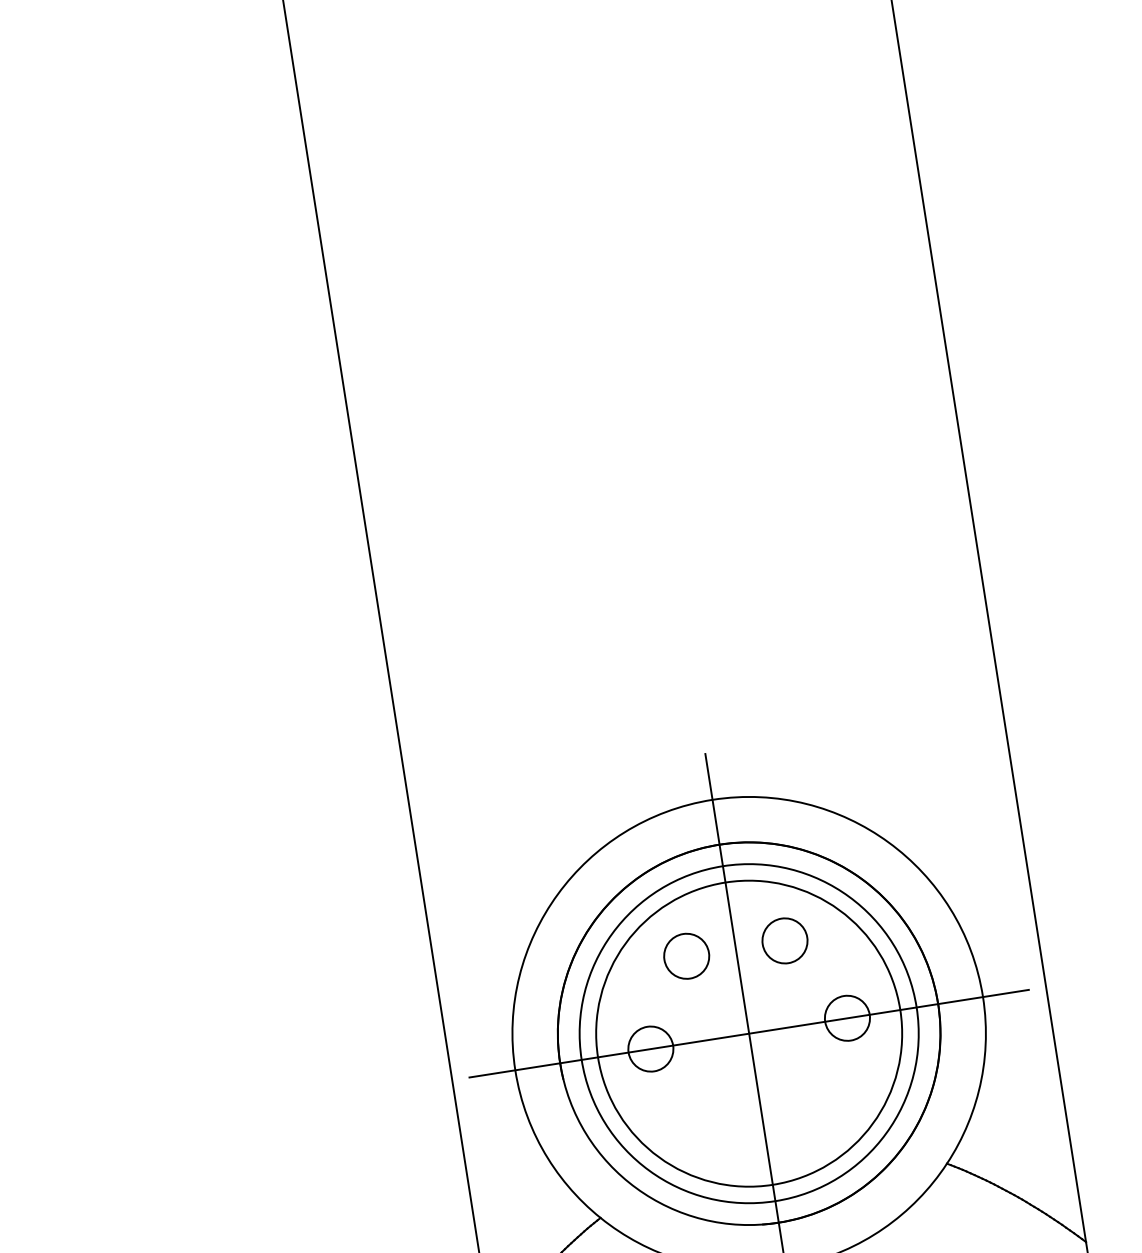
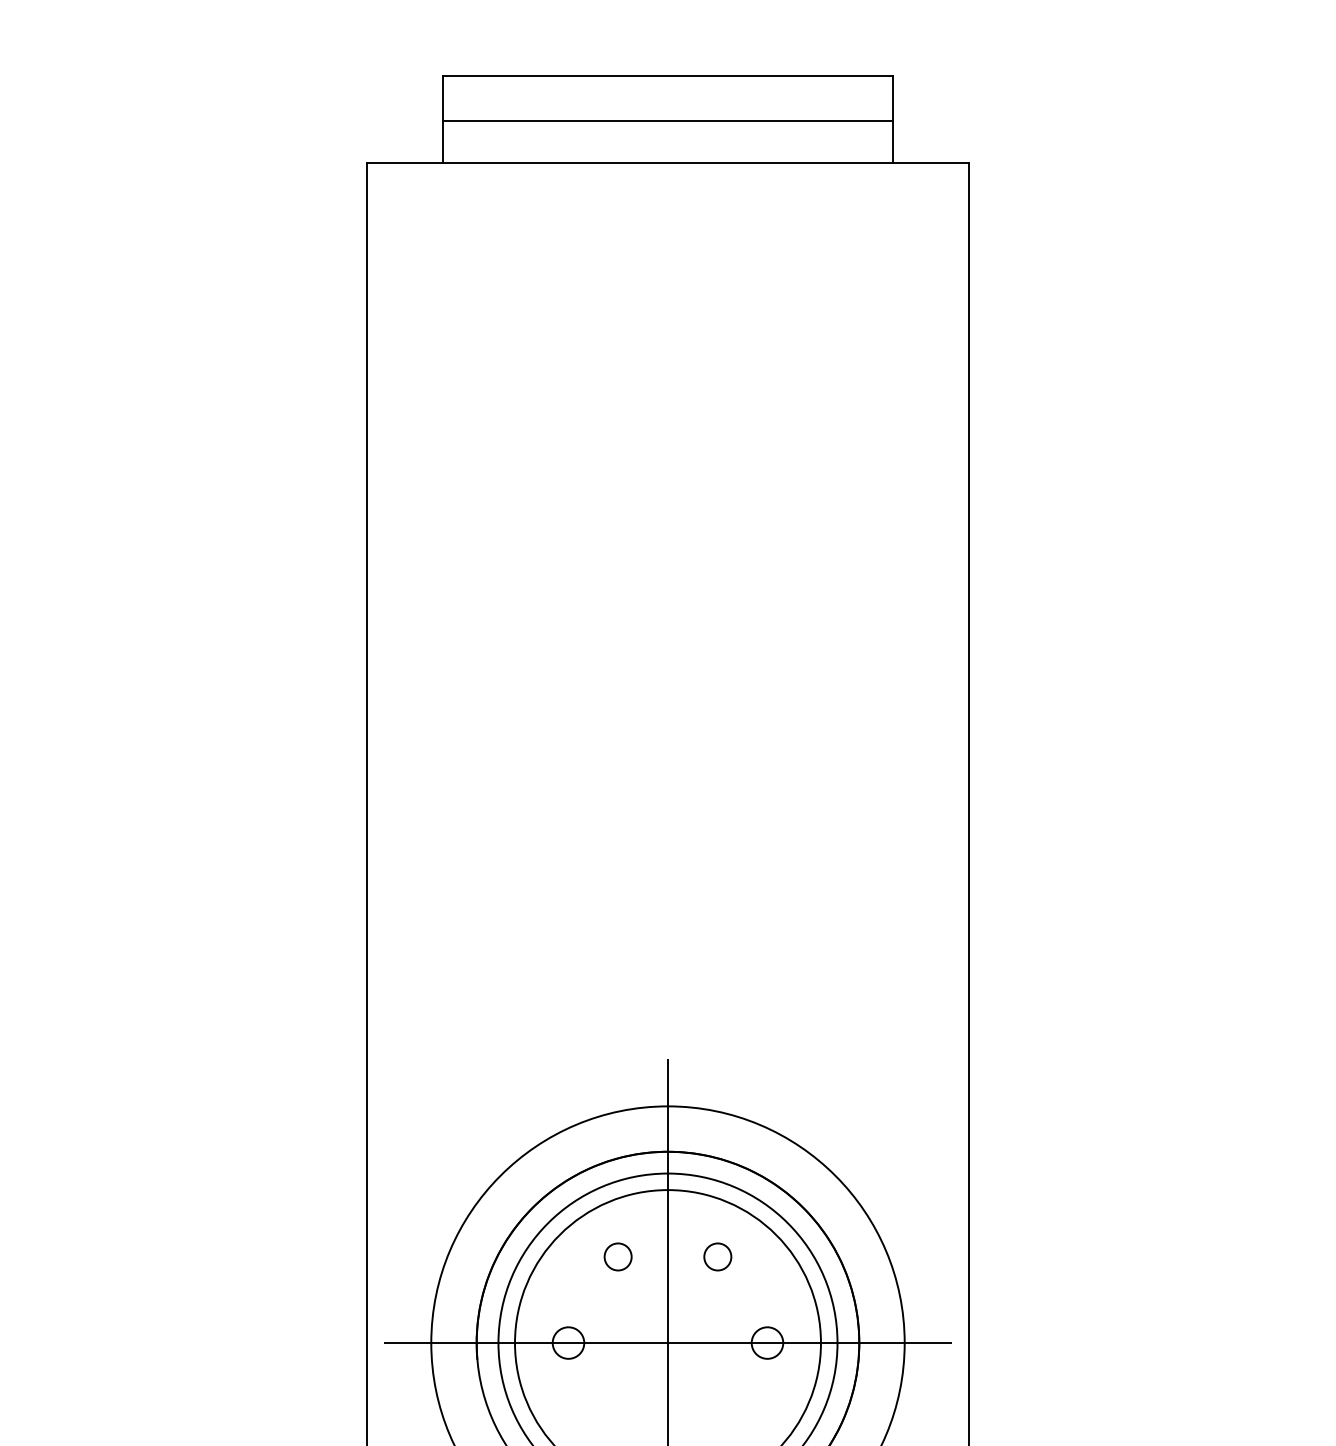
circle: (784, 940) -> (717, 1256), size x0.6
circle: (685, 955) -> (617, 1256), size x0.6
circle: (847, 1017) -> (767, 1342), size x0.7
circle: (650, 1048) -> (568, 1342), size x0.7

